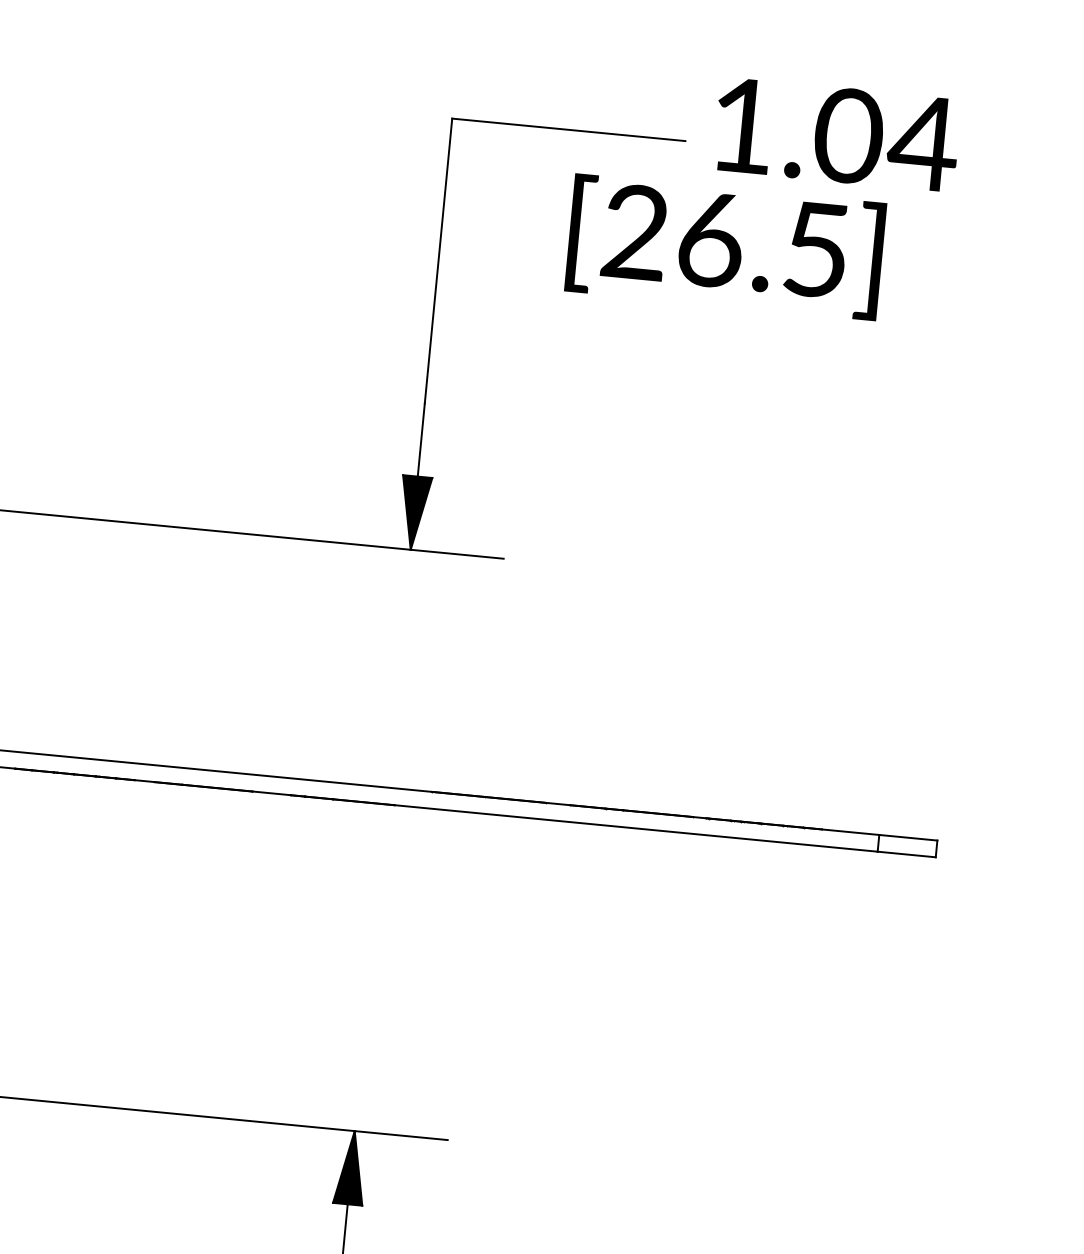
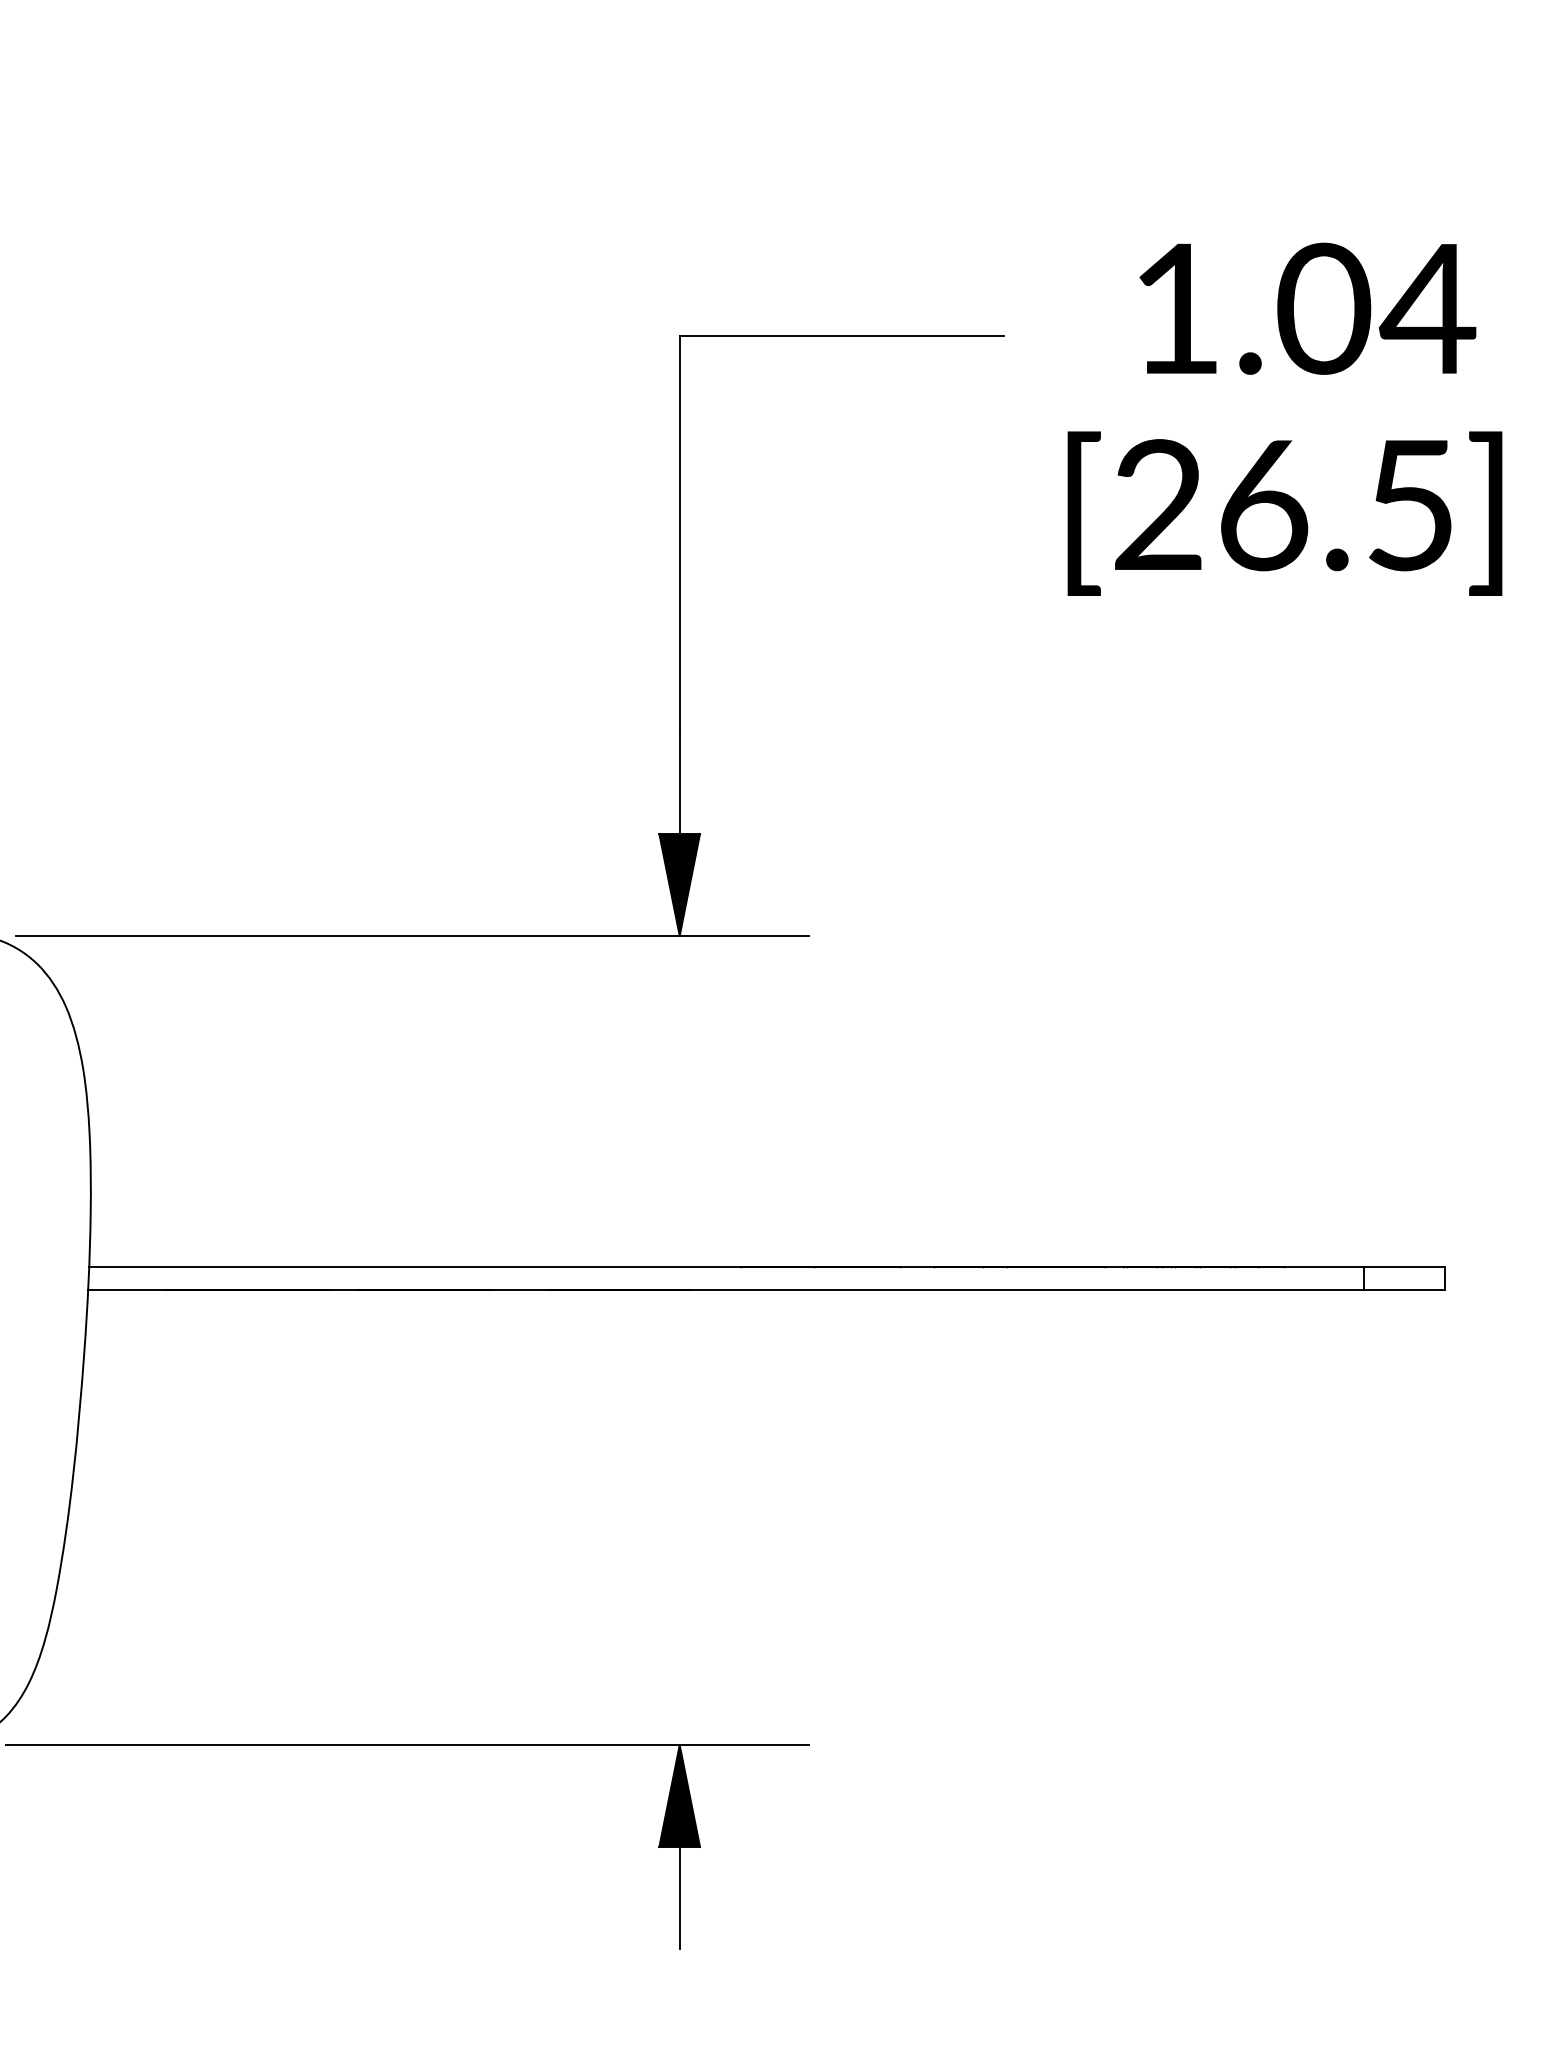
text: (836, 134) -> (1307, 308), moved
text: (725, 247) -> (1284, 513), moved

